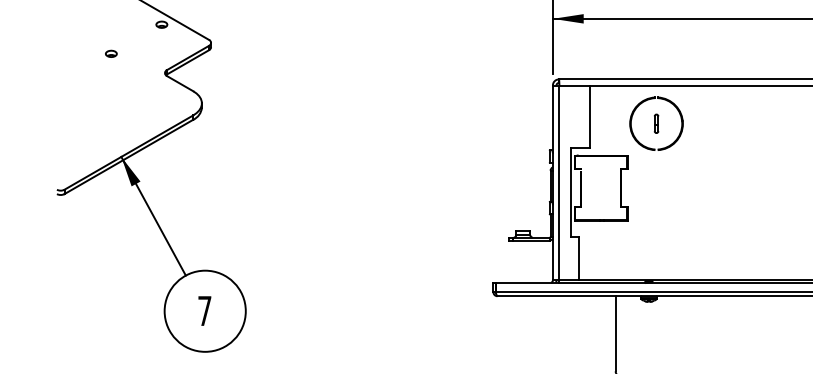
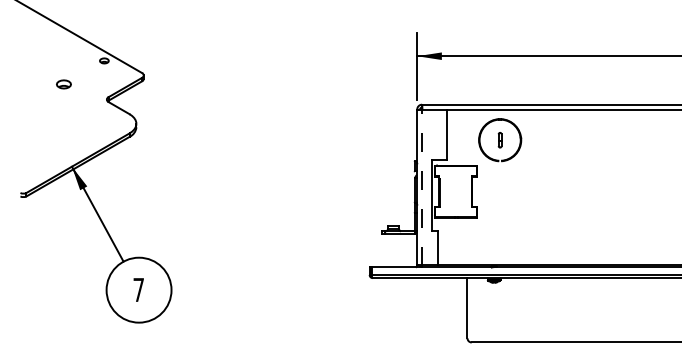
part: (110, 52) -> (63, 83), size x1.6
line: (559, 182) -> (422, 187), solid -> dashed

